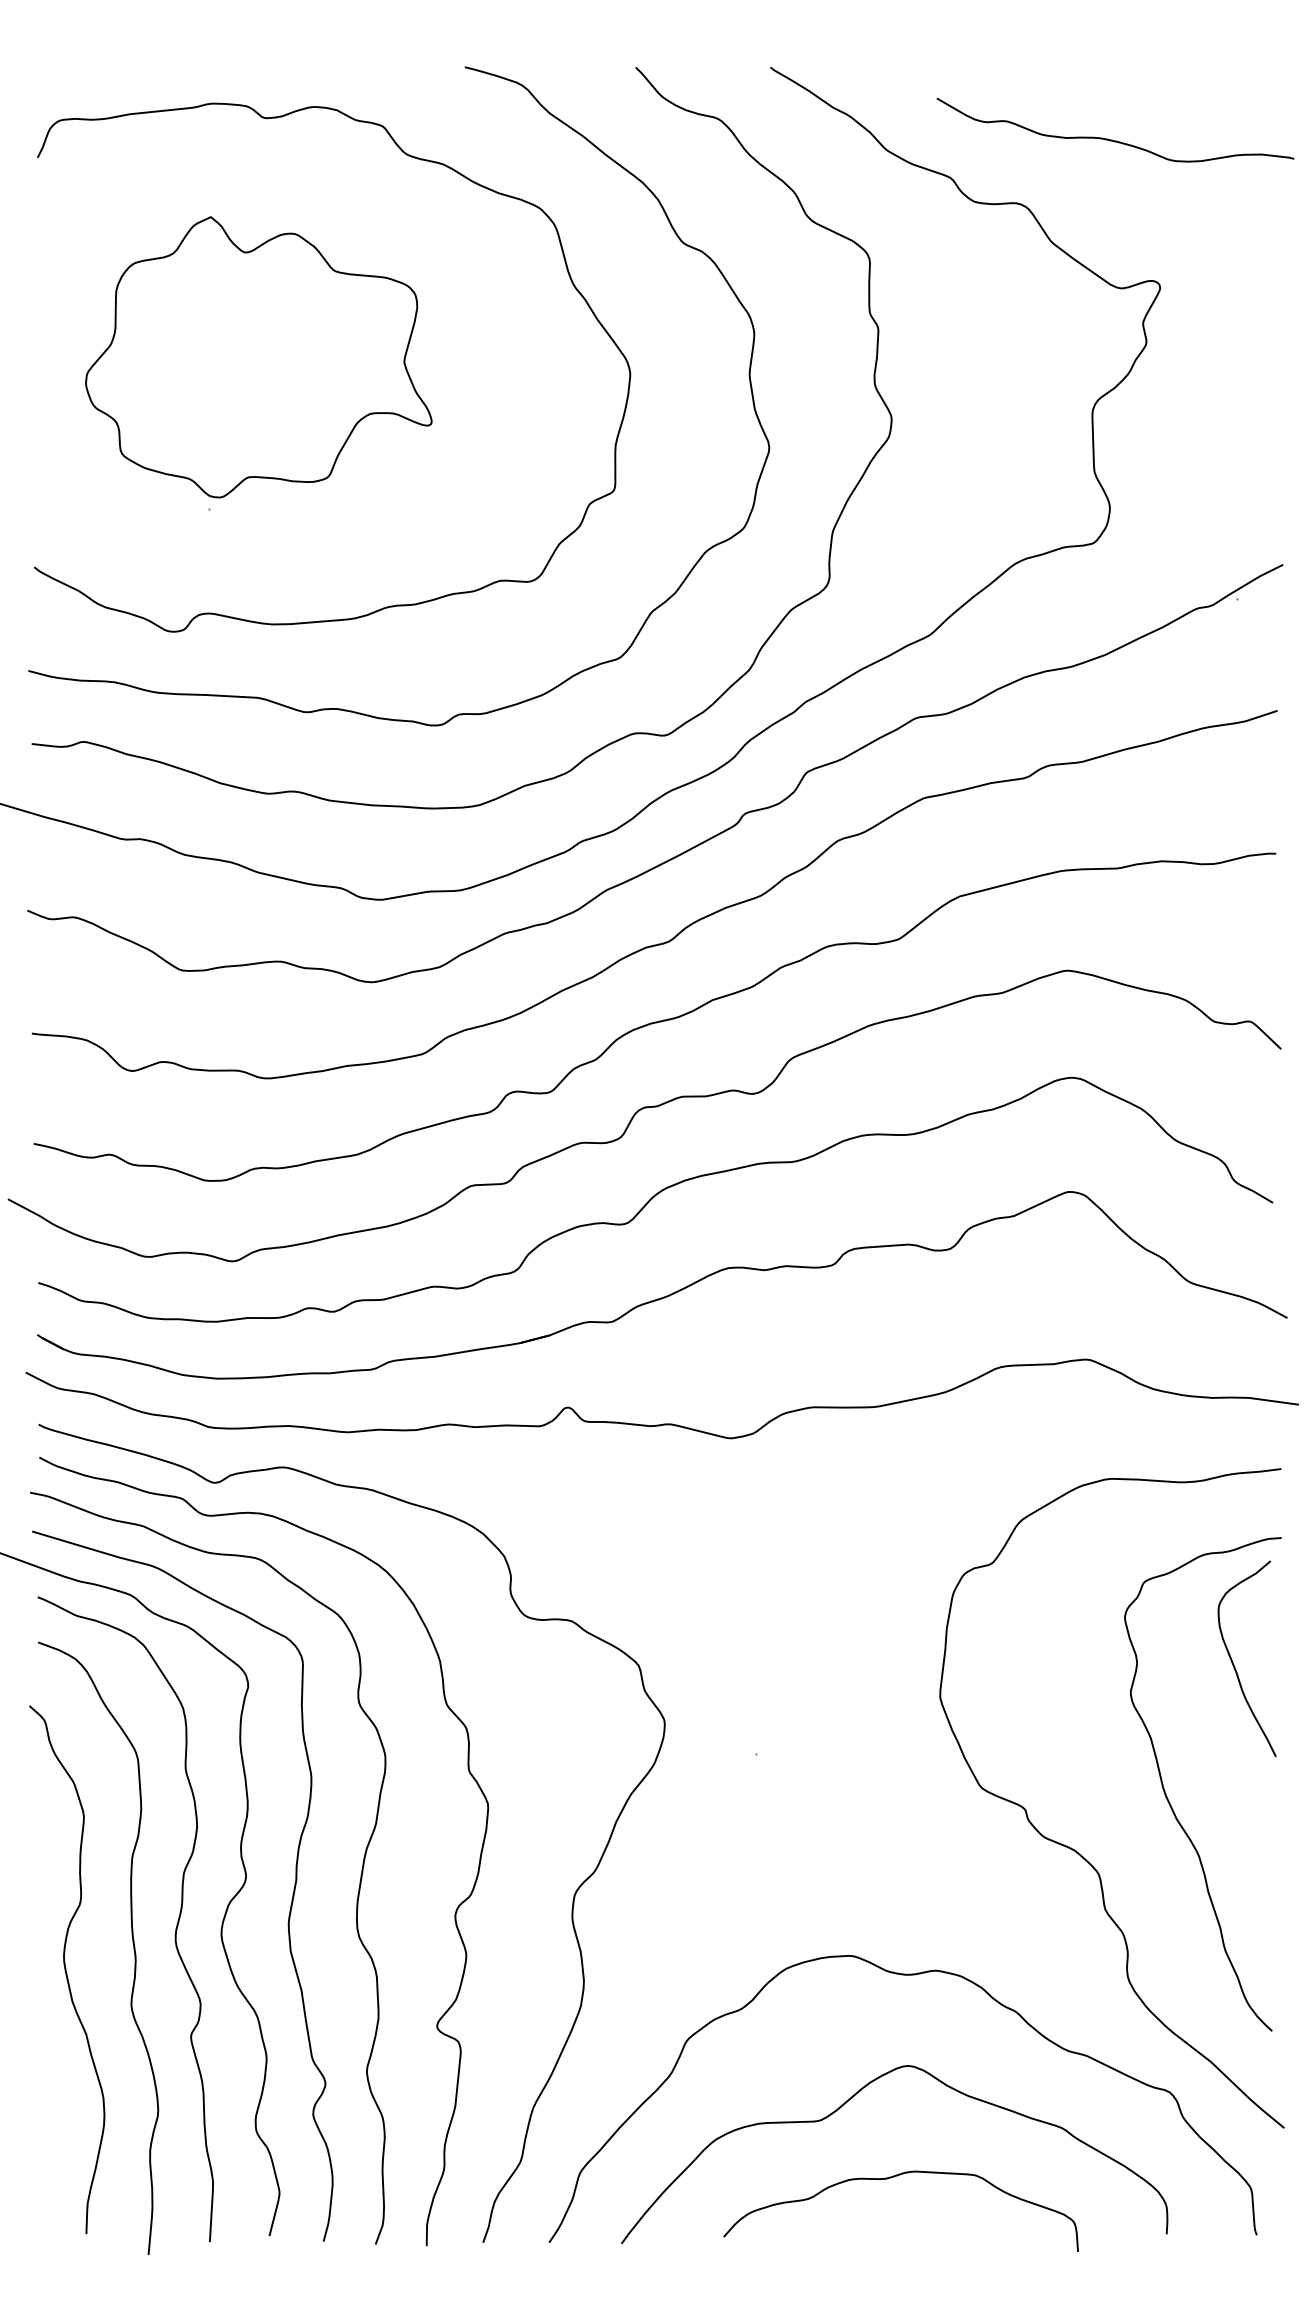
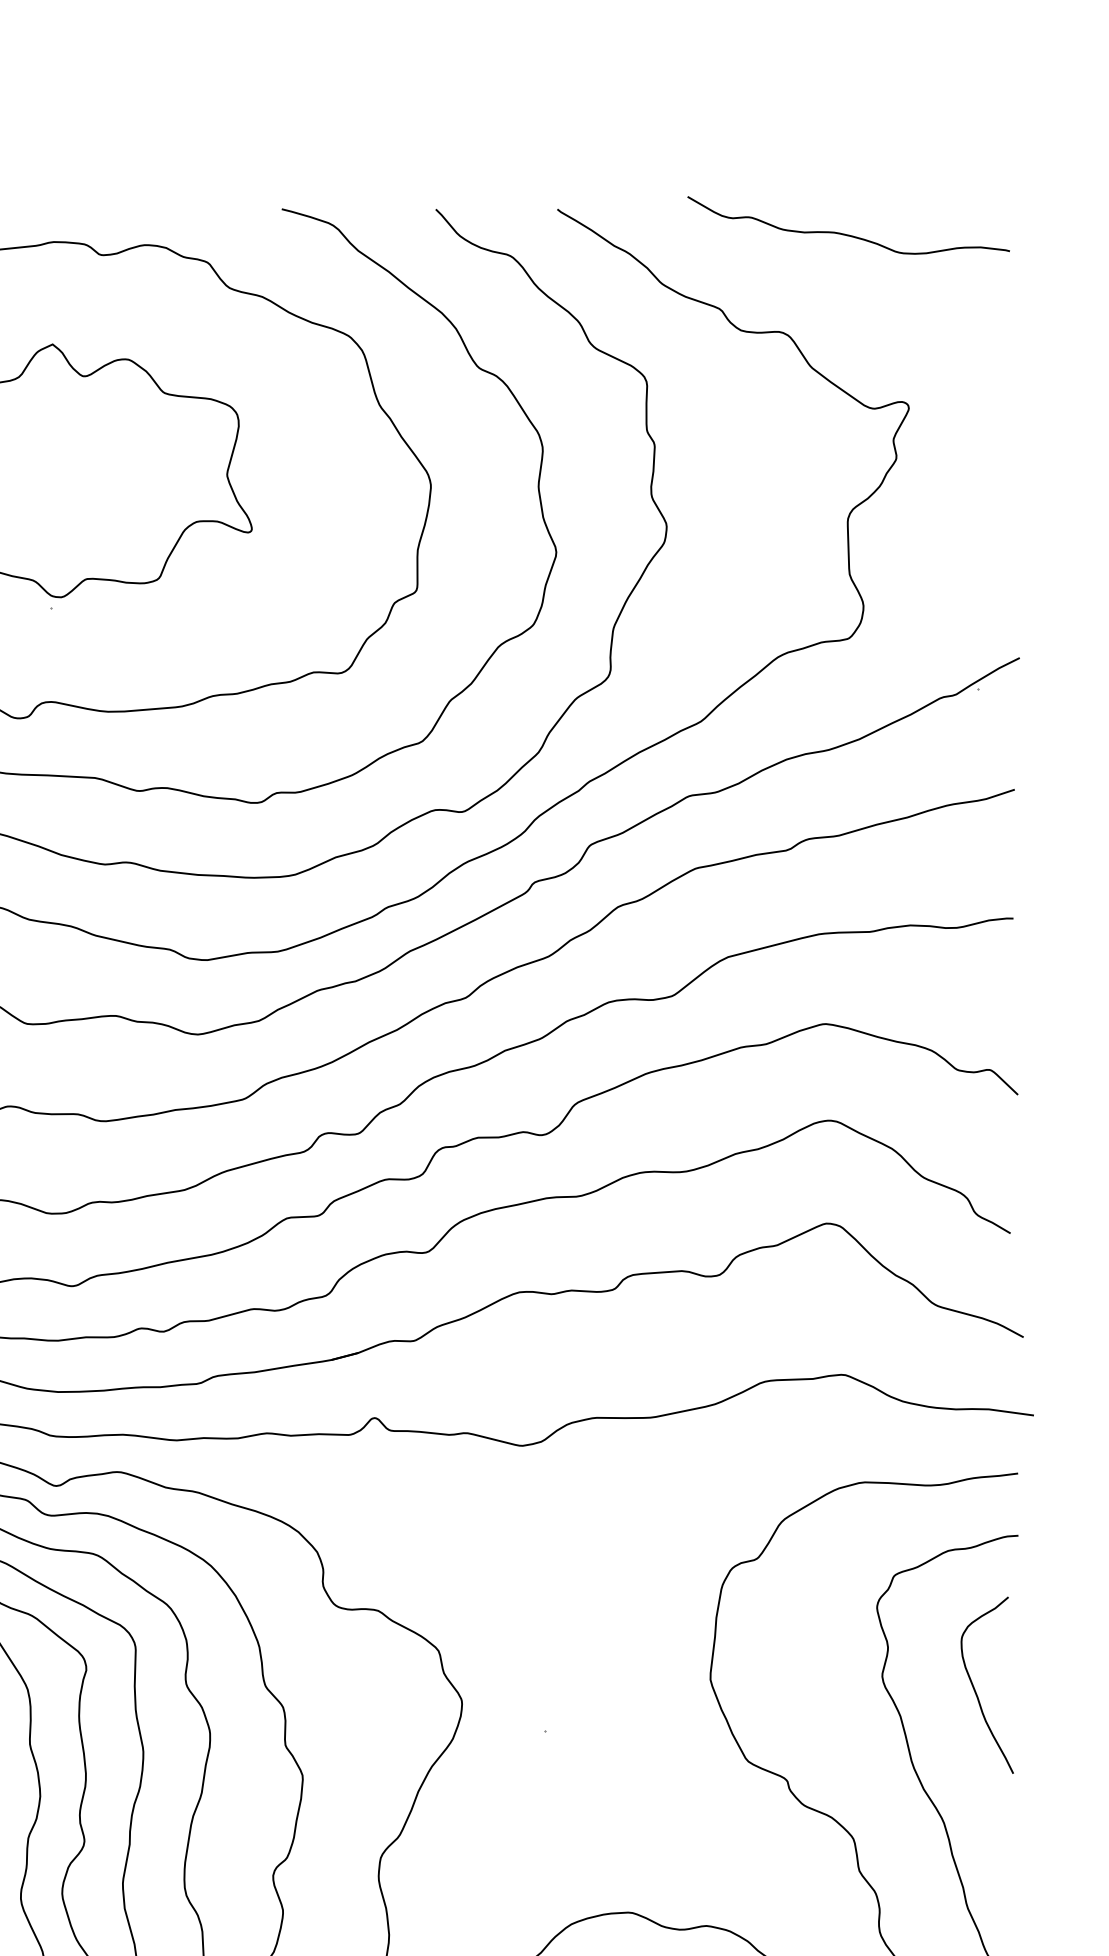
curve: (1112, 139) -> (846, 233), moved
curve: (1234, 1664) -> (975, 1690), moved

